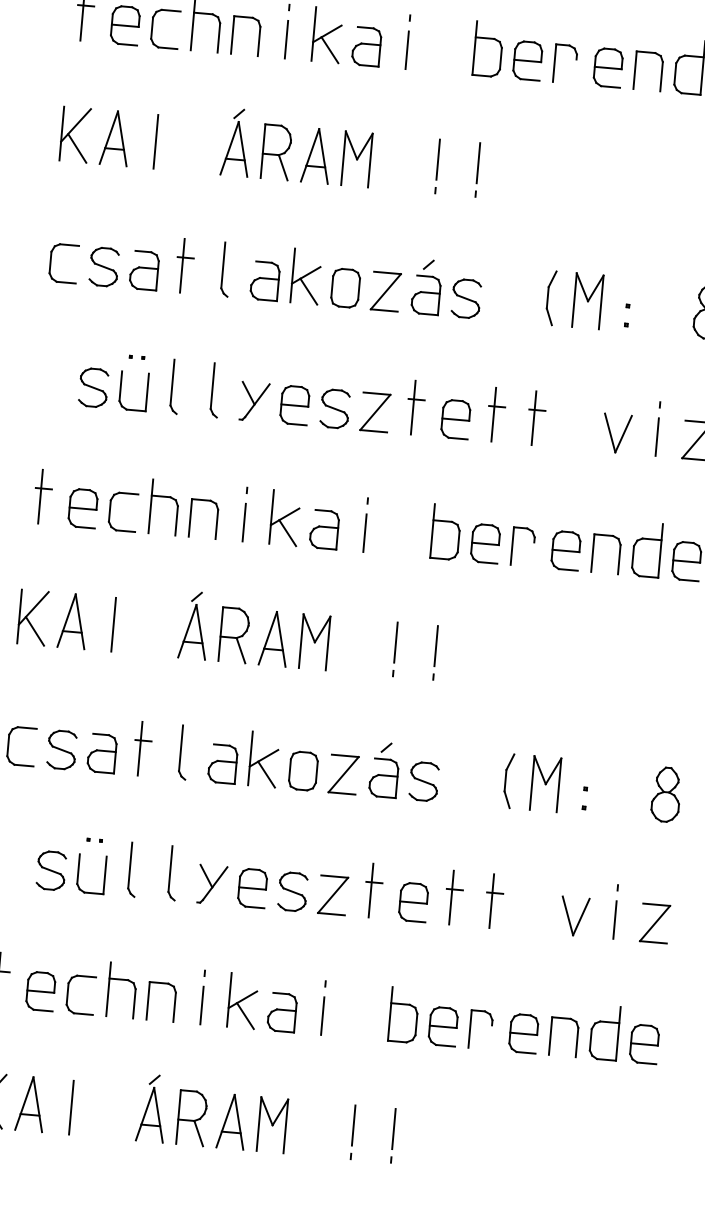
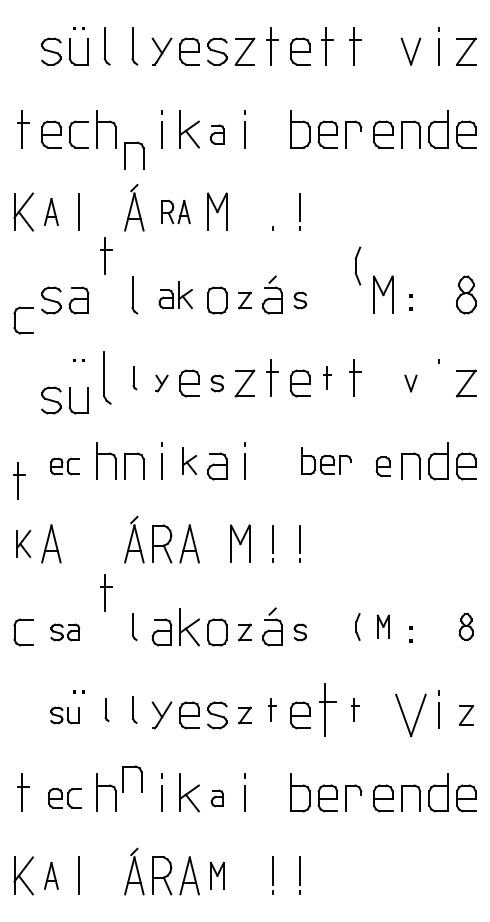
part: (233, 34) -> (125, 155), moved
part: (367, 46) -> (217, 134), size x0.7
part: (115, 137) -> (51, 211), size x0.7
part: (296, 153) -> (175, 211), size x0.6
line: (437, 159) -> (272, 207), removed
part: (52, 262) -> (15, 320), moved
part: (185, 265) -> (106, 255), moved
part: (285, 275) -> (175, 295), size x0.7
part: (385, 291) -> (244, 300), size x0.6
part: (550, 297) -> (357, 265), moved
part: (466, 298) -> (300, 300), size x0.6
part: (174, 387) -> (106, 378), size x1.4
part: (112, 389) -> (64, 400), moved
part: (215, 391) -> (134, 378), size x0.6
part: (253, 401) -> (161, 383), size x0.6
part: (335, 408) -> (217, 383), size x0.6
part: (496, 414) -> (327, 377), size x0.6
part: (616, 433) -> (410, 383), size x0.6
line: (656, 437) -> (438, 383), removed
part: (43, 496) -> (19, 480), moved
part: (102, 510) -> (64, 466), size x0.6
part: (284, 518) -> (189, 461), size x0.7
part: (484, 536) -> (326, 461), size x0.7
part: (566, 550) -> (383, 466), size x0.7
part: (32, 616) -> (23, 543), size x0.7
line: (114, 624) -> (79, 543), removed
part: (314, 641) -> (240, 543), moved
part: (142, 748) -> (106, 592), moved
part: (82, 751) -> (65, 632), size x0.6
part: (183, 753) -> (134, 627), size x0.7
part: (342, 774) -> (244, 632), size x0.6
part: (508, 780) -> (357, 626), size x0.7
part: (424, 781) -> (300, 632), size x0.6
part: (545, 783) -> (383, 626), size x0.6
part: (666, 794) -> (466, 626), size x0.7
part: (132, 869) -> (106, 709), size x0.6
part: (70, 872) -> (64, 715), size x0.6
part: (173, 872) -> (134, 709), size x0.7
part: (373, 890) -> (272, 709), size x0.6
part: (332, 895) -> (244, 715), size x0.6
part: (453, 897) -> (327, 709), size x1.4
part: (494, 900) -> (355, 709), size x0.6
part: (573, 916) -> (410, 715), size x1.6
part: (655, 923) -> (466, 715), size x0.7
part: (59, 993) -> (64, 798), size x0.7
part: (148, 999) -> (123, 778), moved
part: (282, 1012) -> (217, 798), size x0.6
part: (31, 1103) -> (51, 875), size x0.7
part: (272, 1124) -> (217, 875), size x0.7

